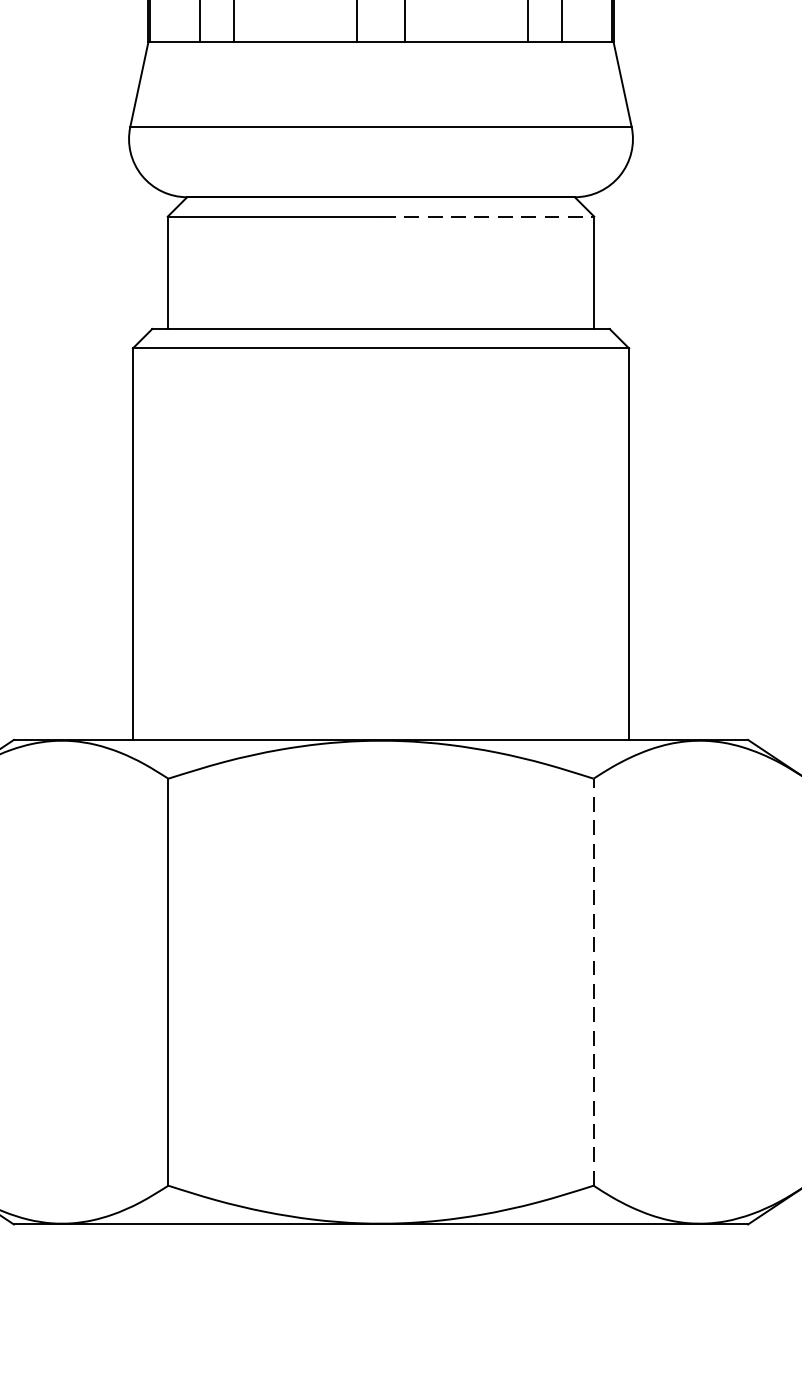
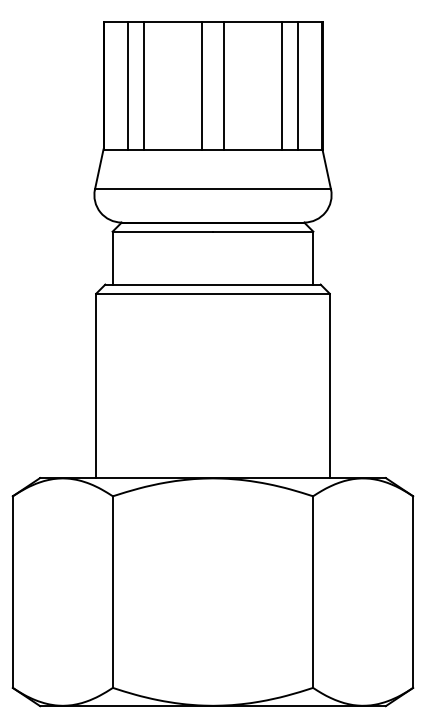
line: (488, 216) -> (263, 231), dashed -> solid
line: (594, 983) -> (313, 592), dashed -> solid

